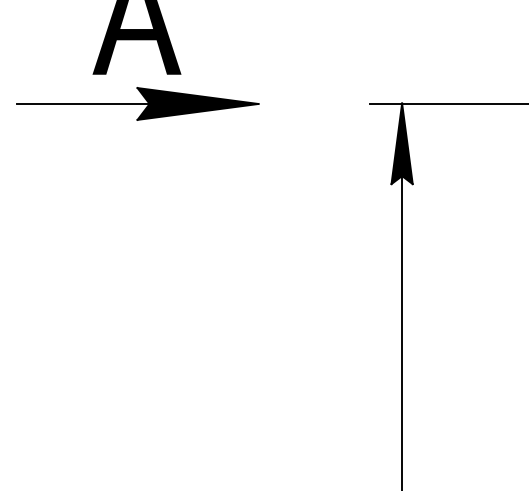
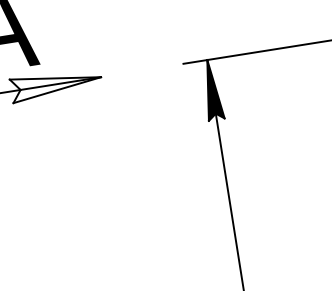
fill: (197, 103) -> (55, 83), removed

